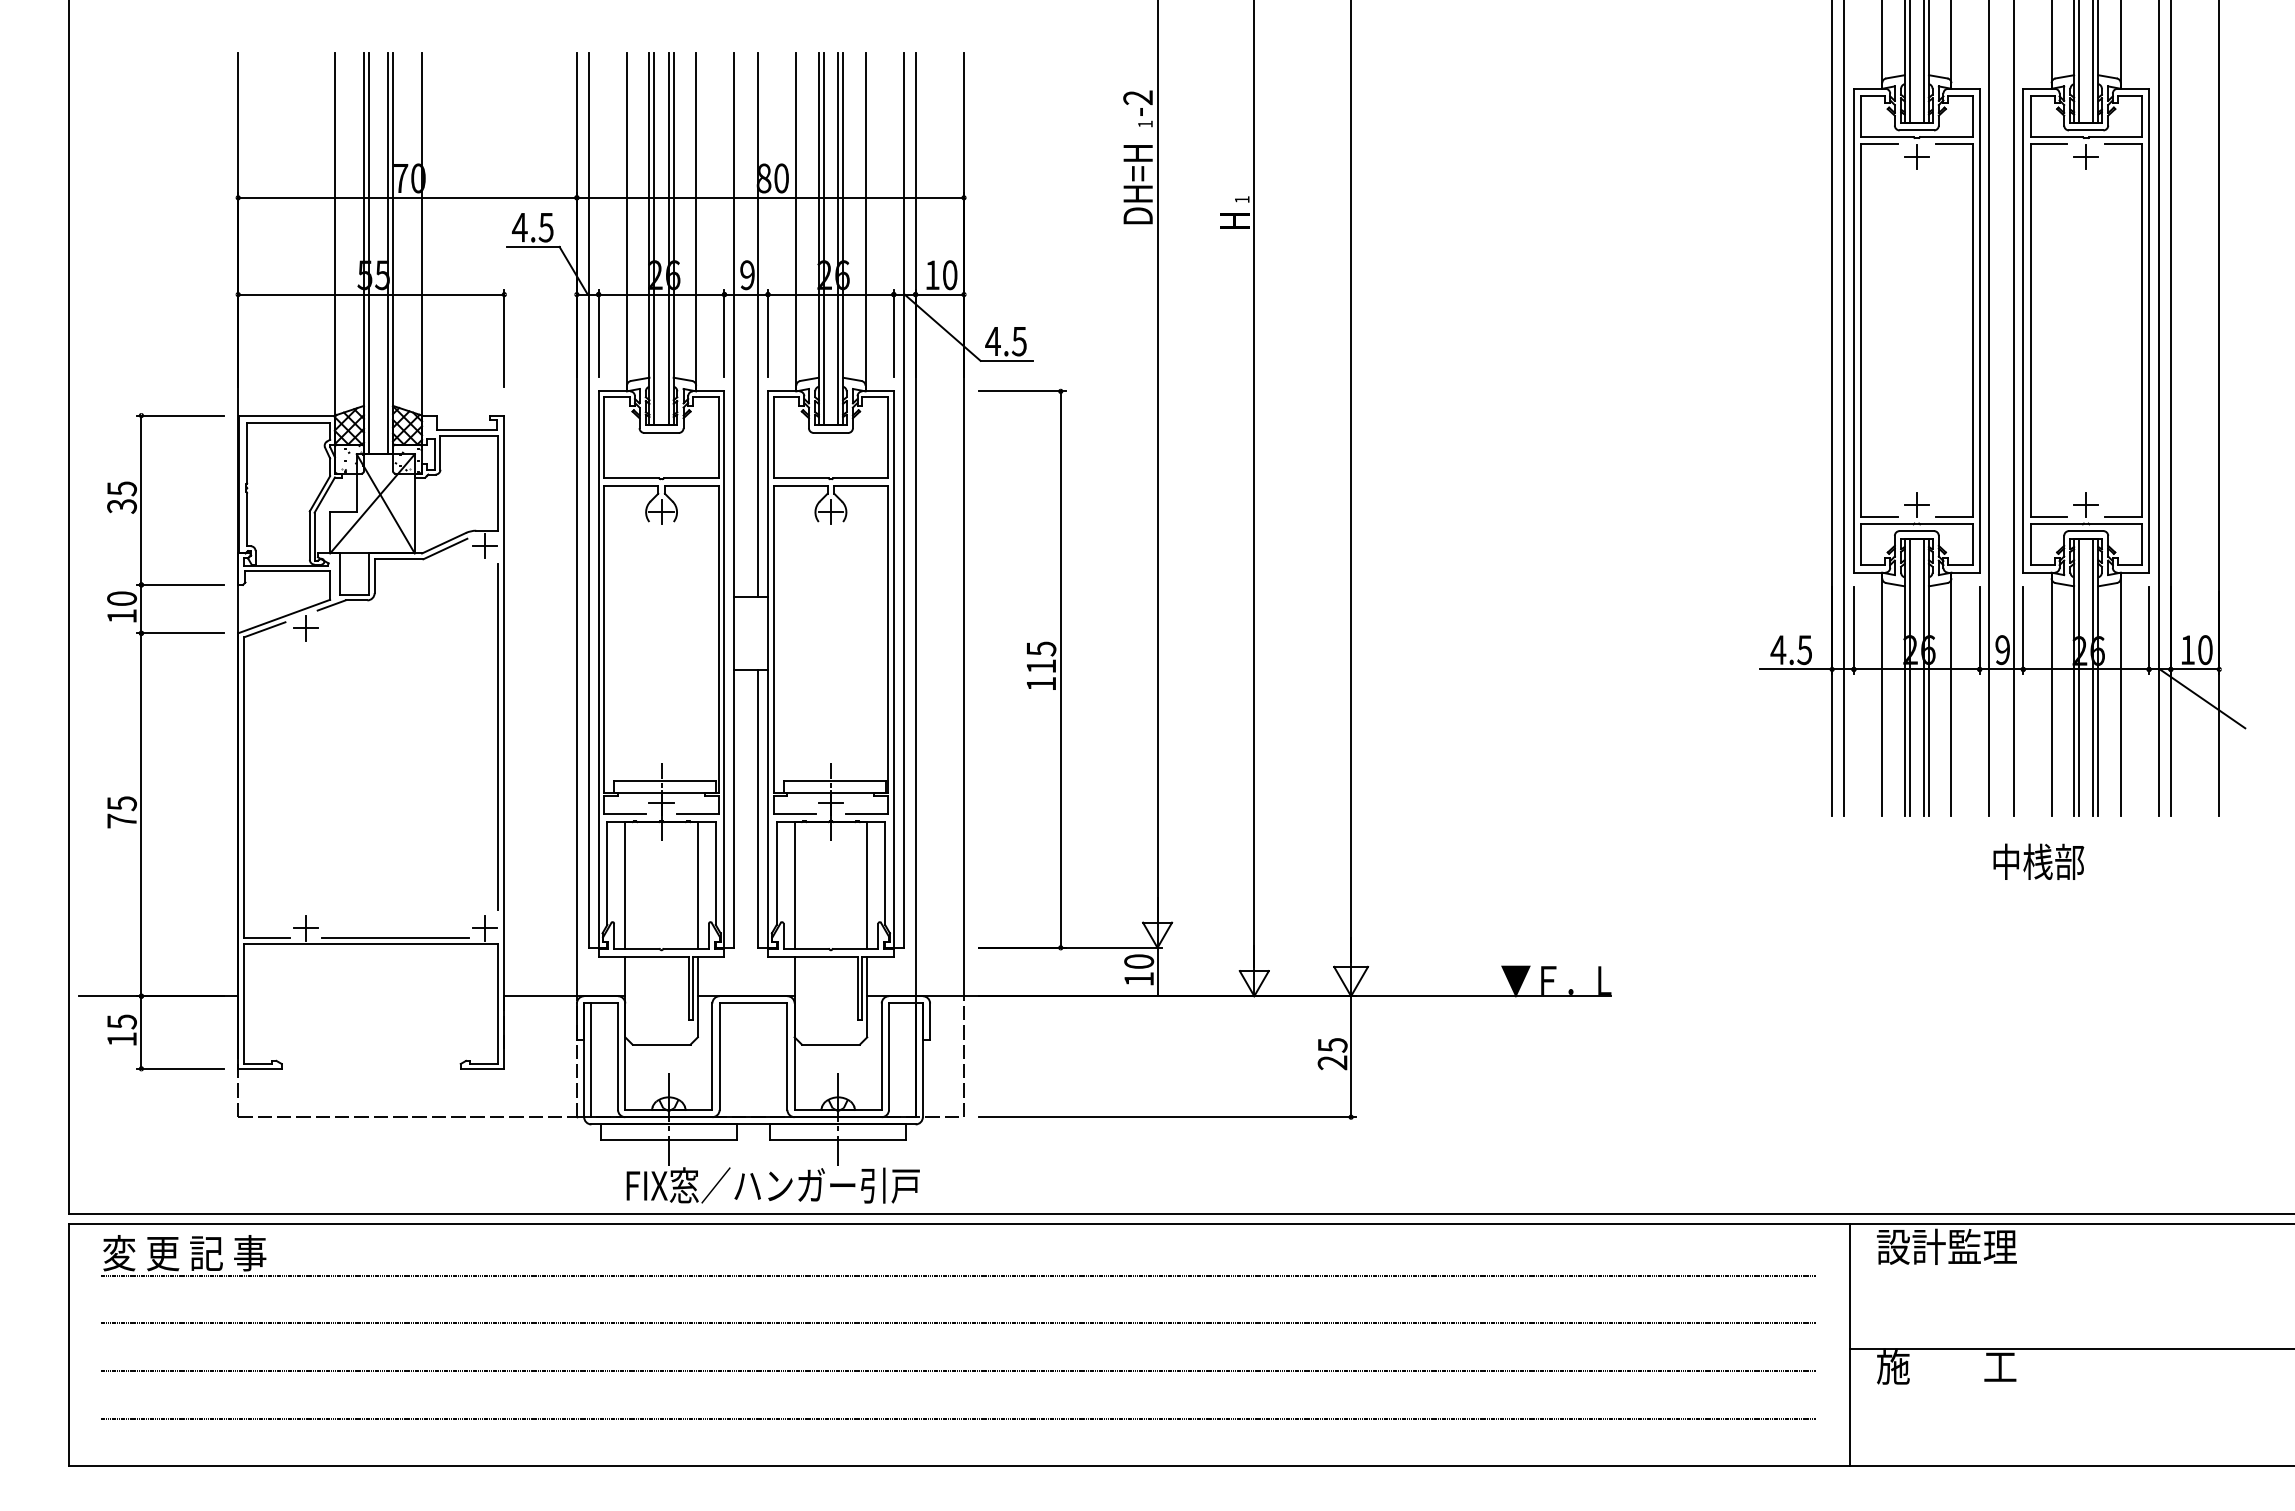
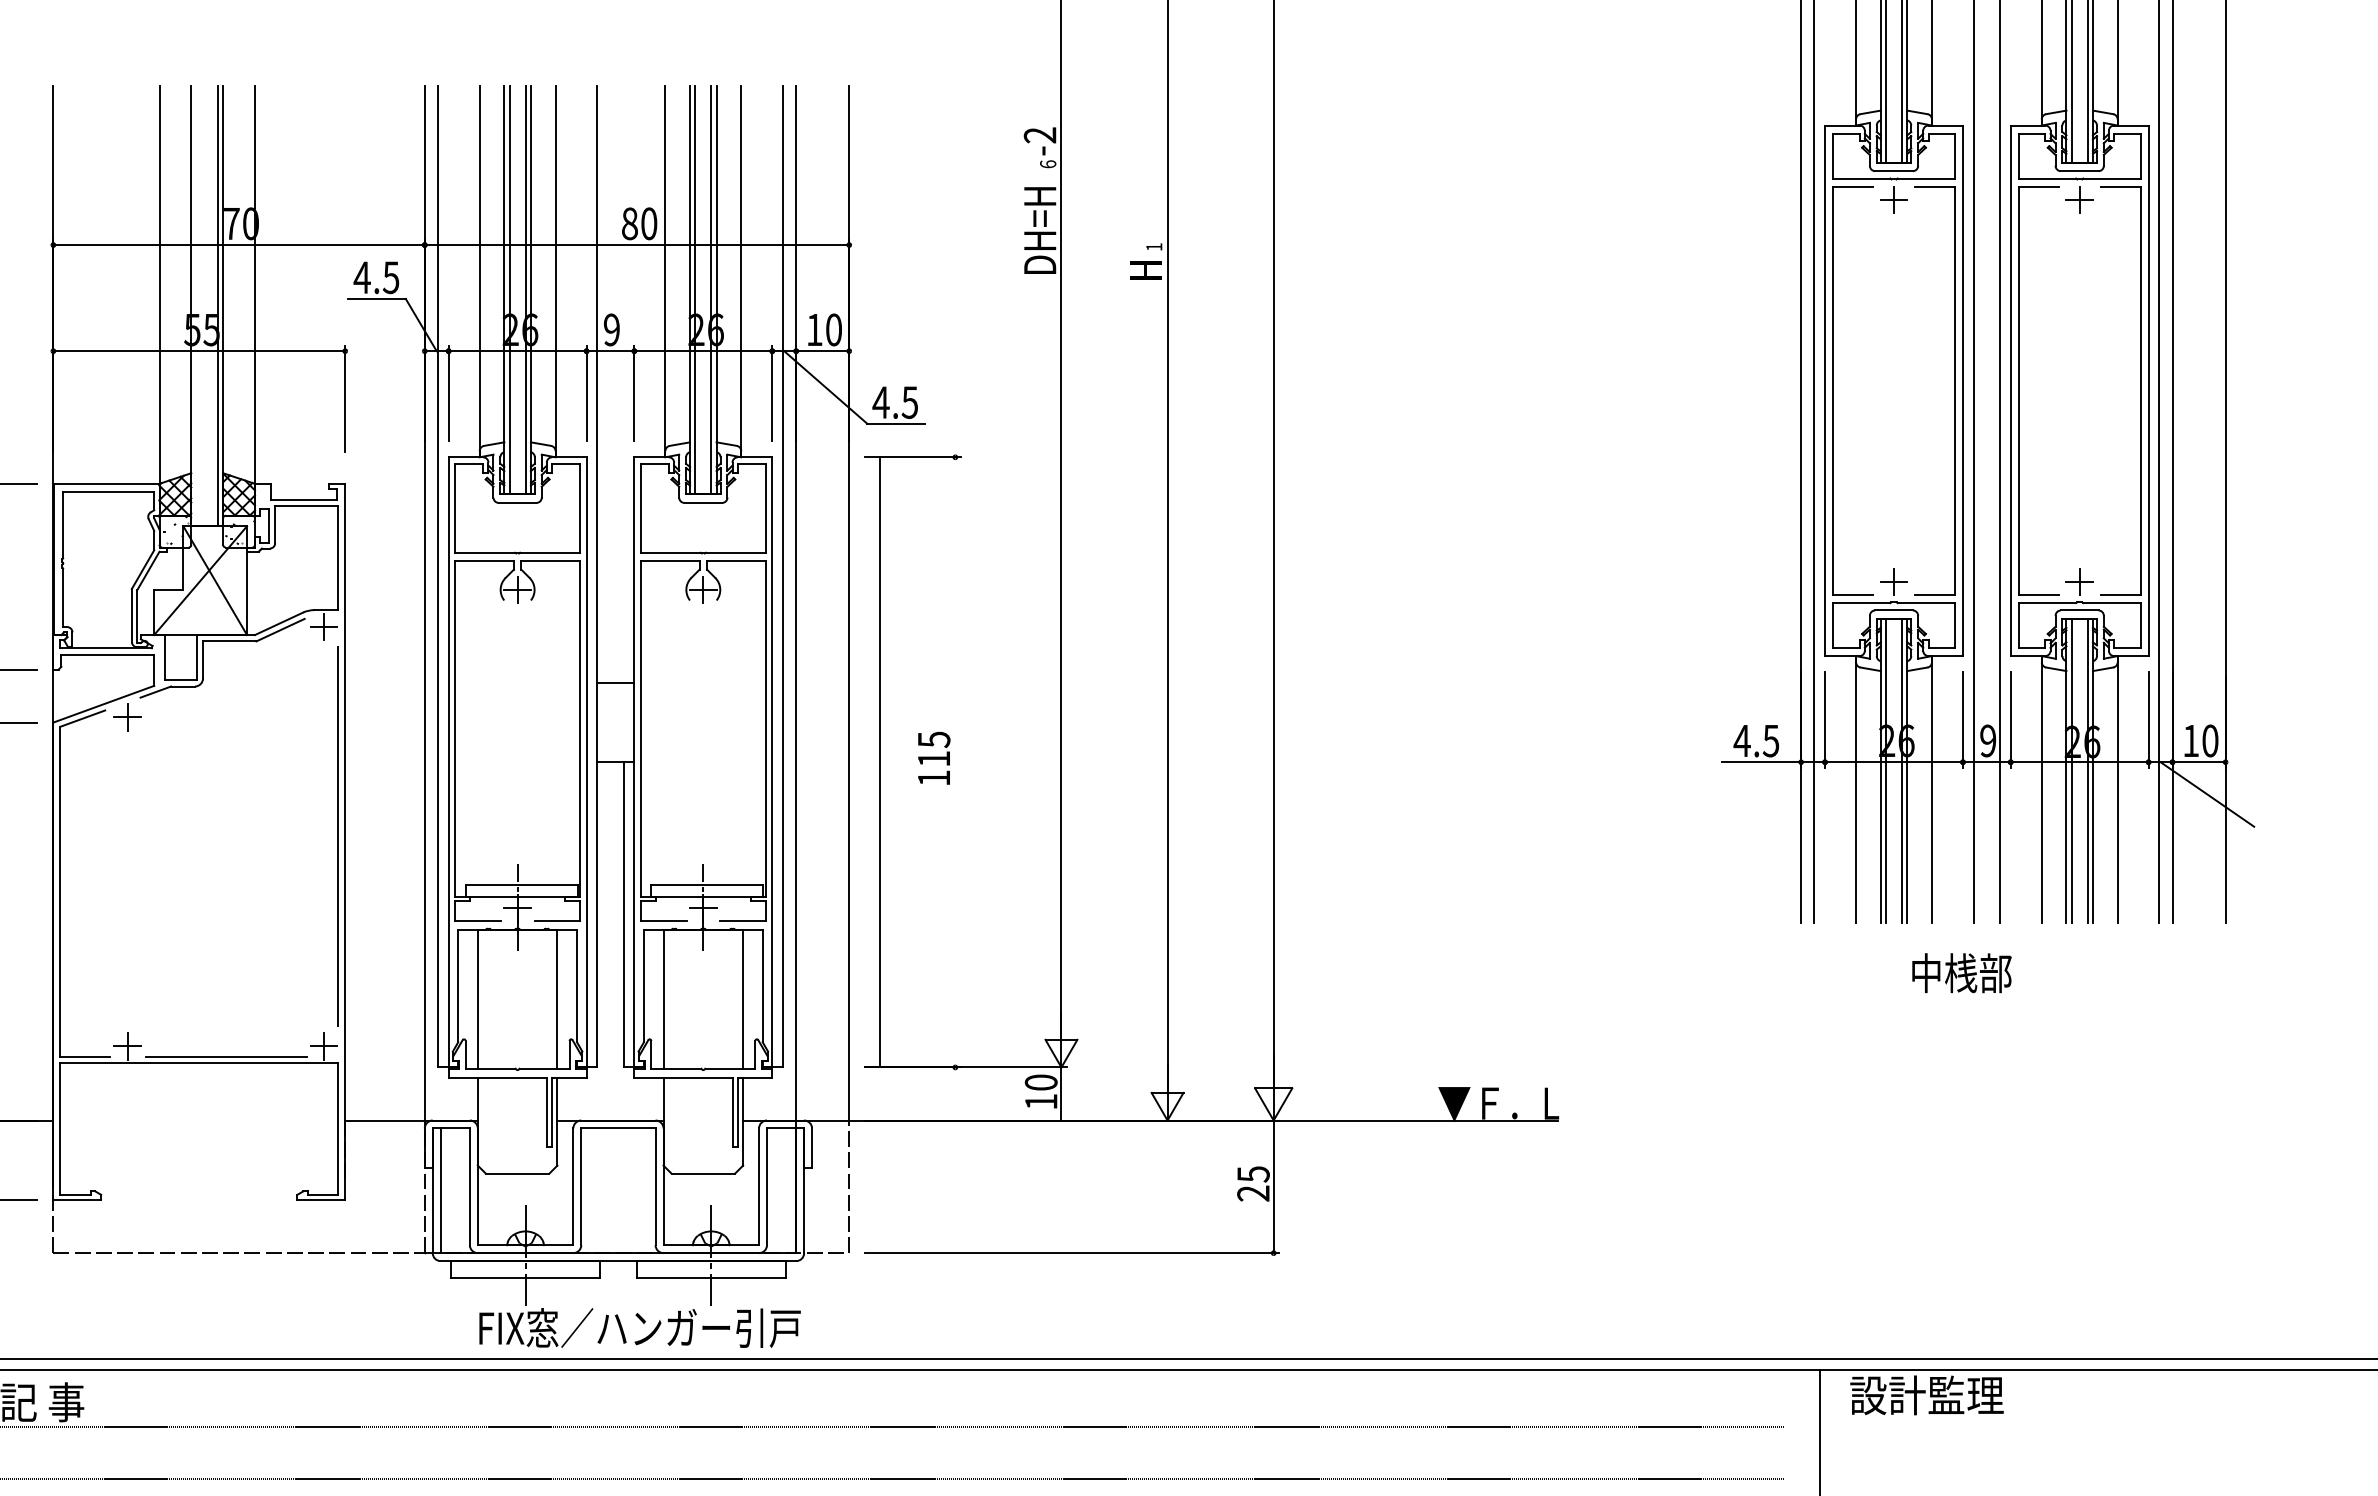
text: (1145, 123) -> (1048, 163), 1 -> 6
line: (368, 253) -> (196, 306), removed
line: (758, 324) -> (623, 383), removed
line: (1060, 669) -> (879, 762), moved
text: (2038, 861) -> (1961, 972), moved

